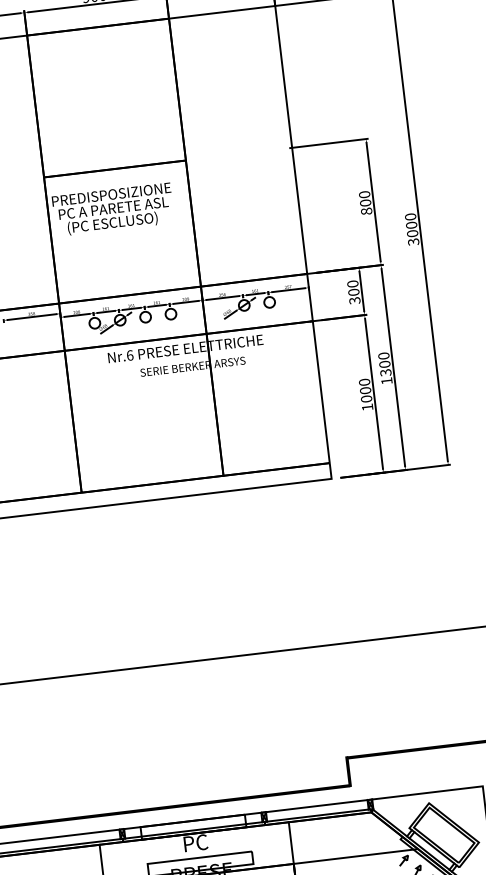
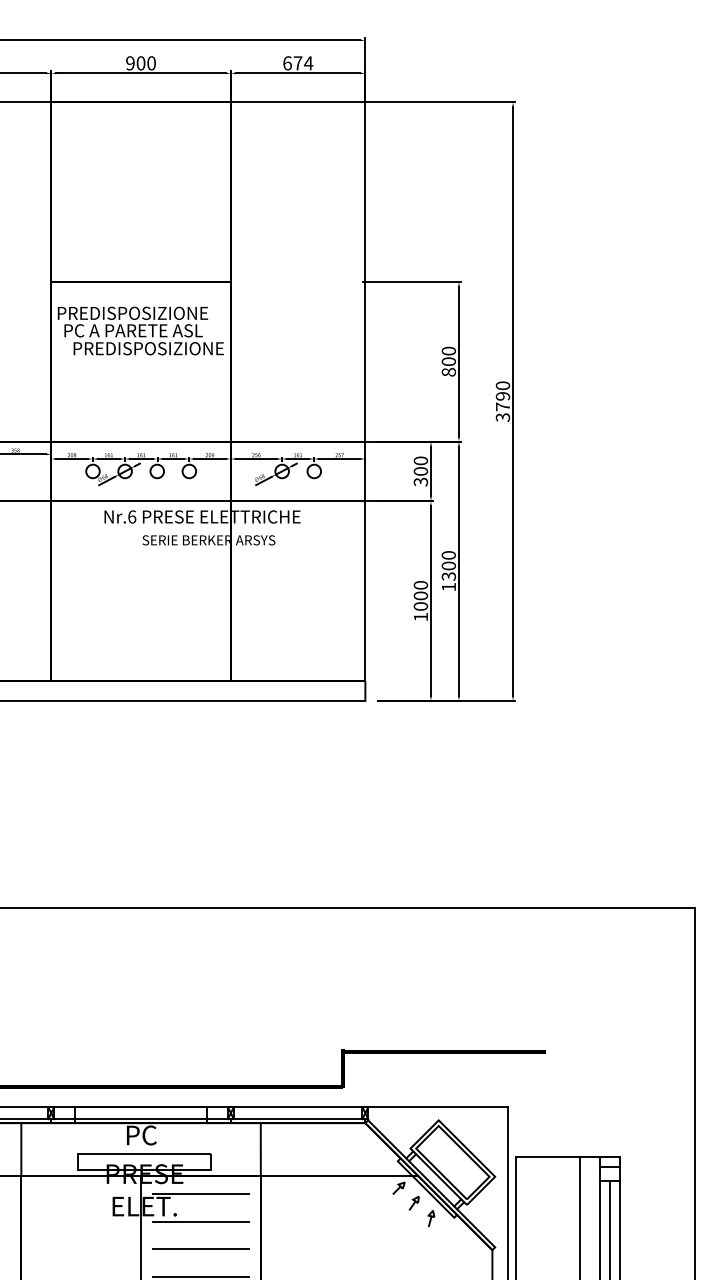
text: (127, 221) -> (148, 349), (PC ESCLUSO) -> PREDISPOSIZIONE
text: (411, 229) -> (502, 401), 3000 -> 3790

